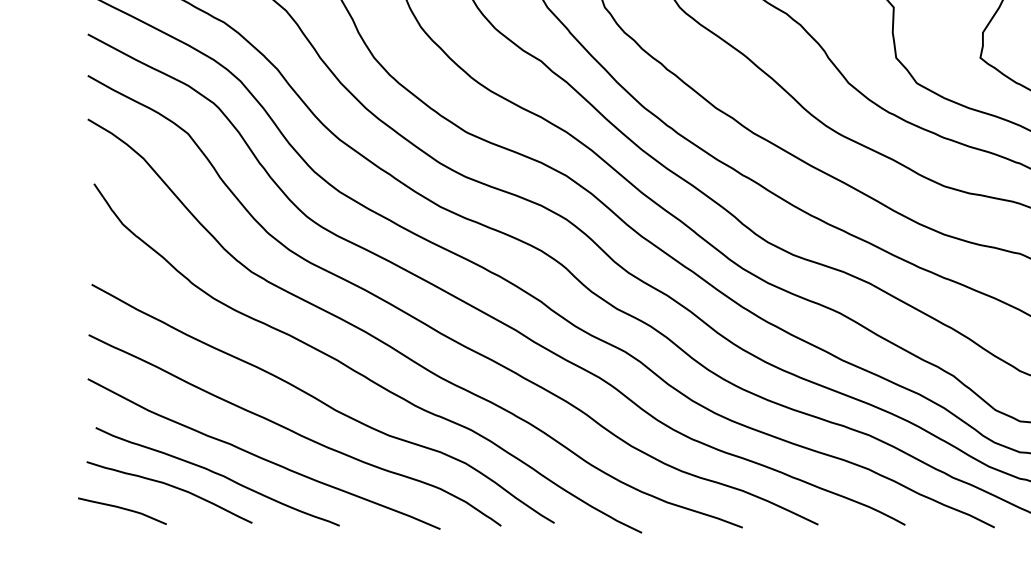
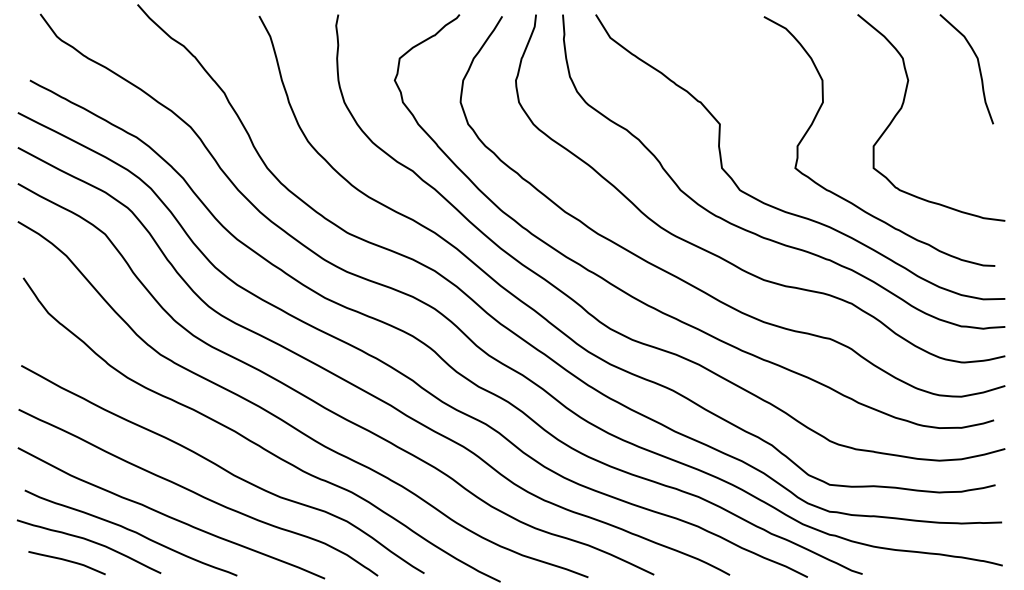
curve: (121, 509) -> (66, 561), moved

